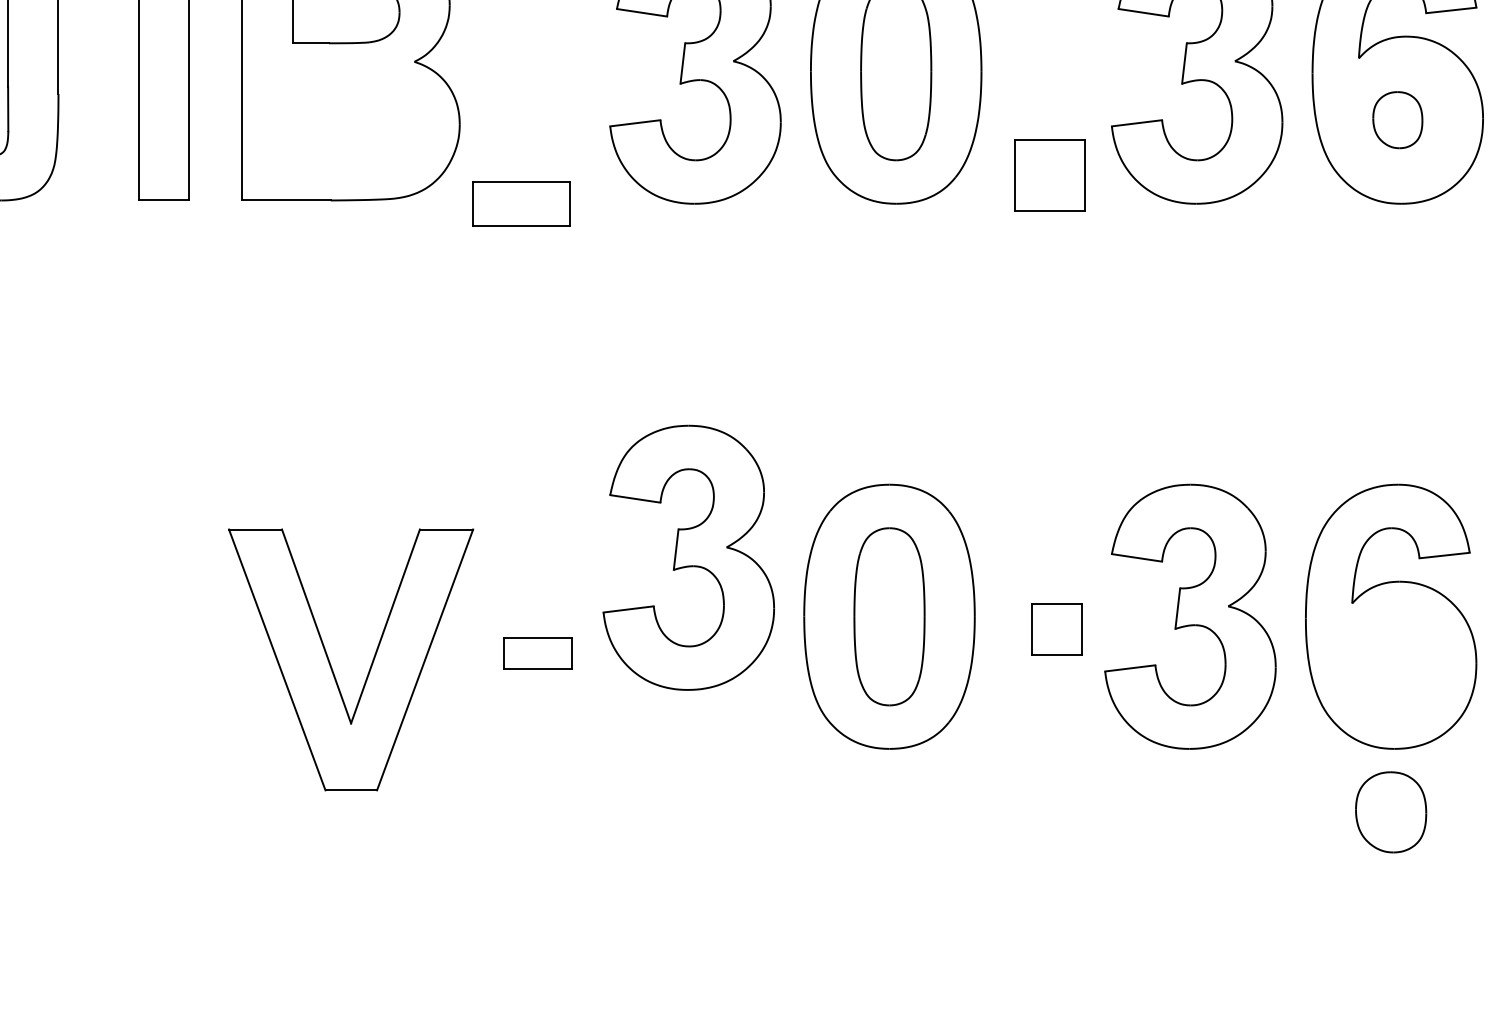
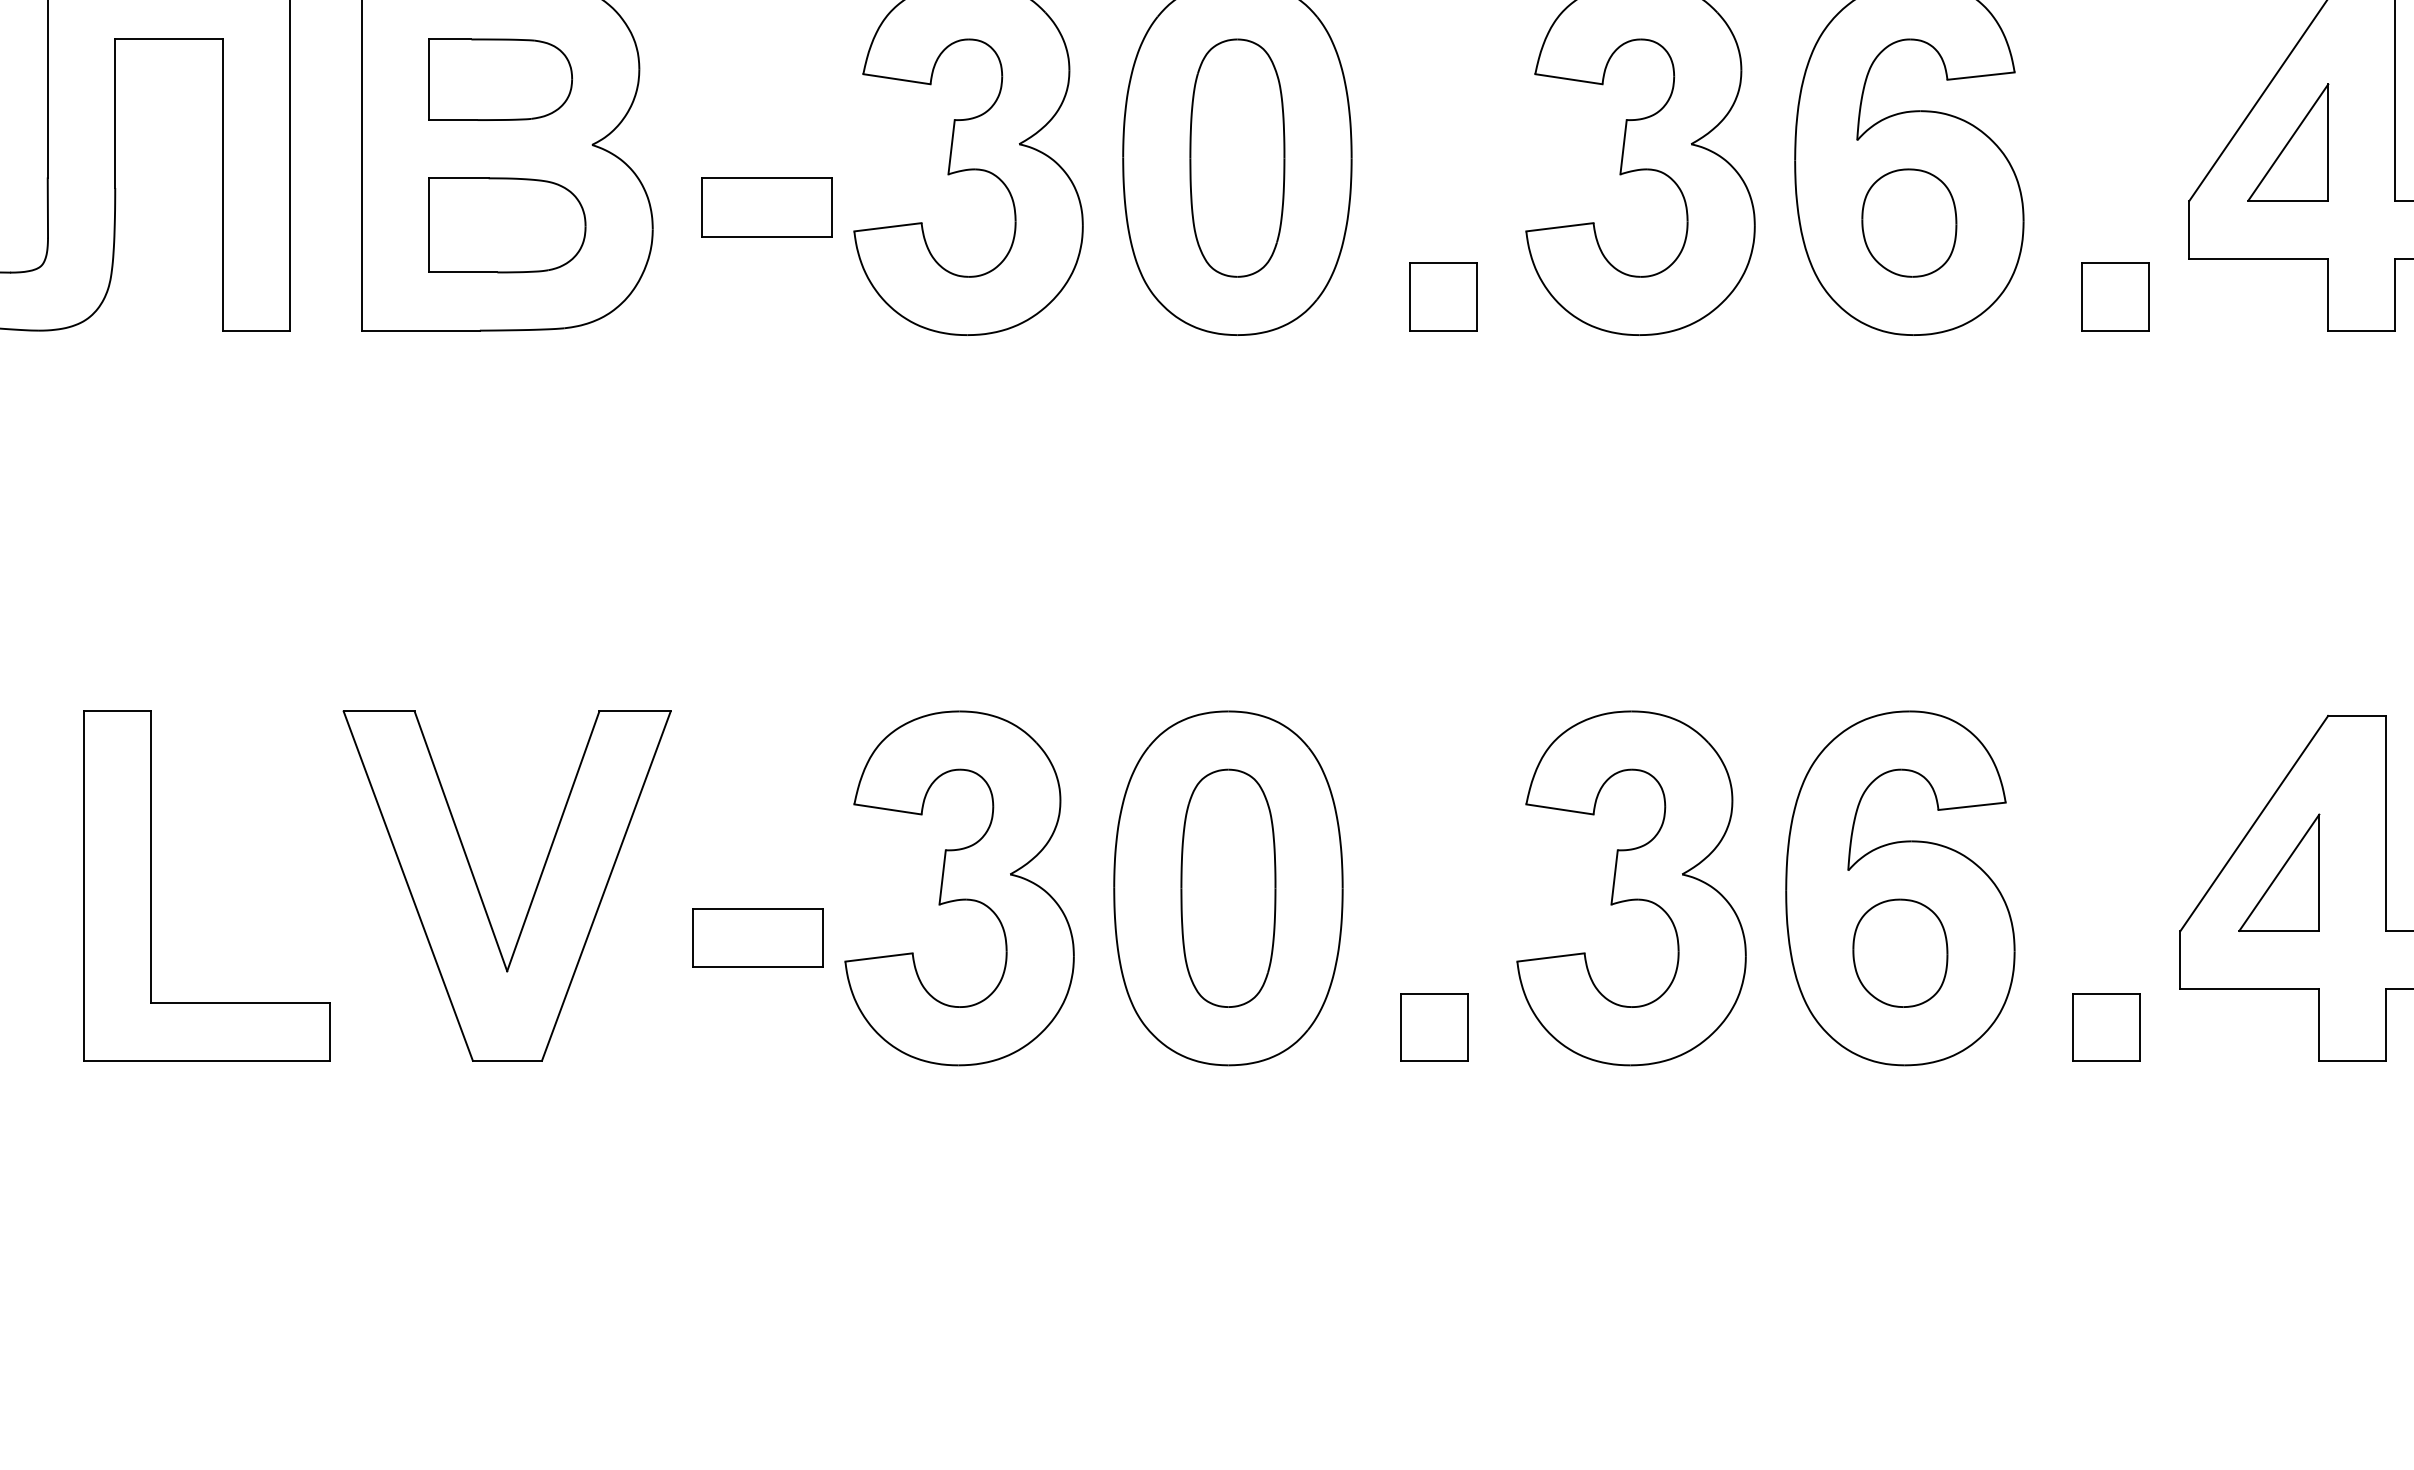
part: (1397, 119) -> (1909, 222), size x1.43
part: (351, 121) -> (507, 225), added
part: (1050, 174) -> (1443, 296), size x0.71
part: (521, 204) -> (766, 207), moved
part: (688, 557) -> (959, 888), moved
part: (85, 614) -> (151, 885), added
part: (1056, 629) -> (1434, 1027), moved
part: (537, 653) -> (757, 937), size x1.43
part: (331, 664) -> (480, 892), moved
part: (1391, 811) -> (1900, 952), moved

